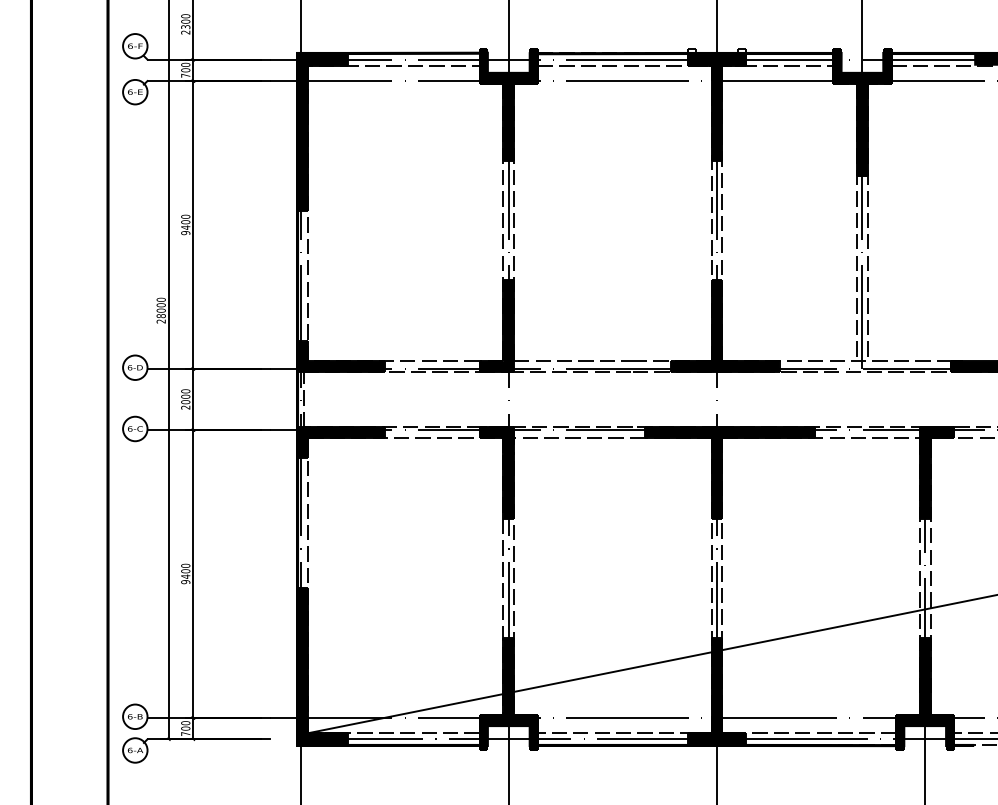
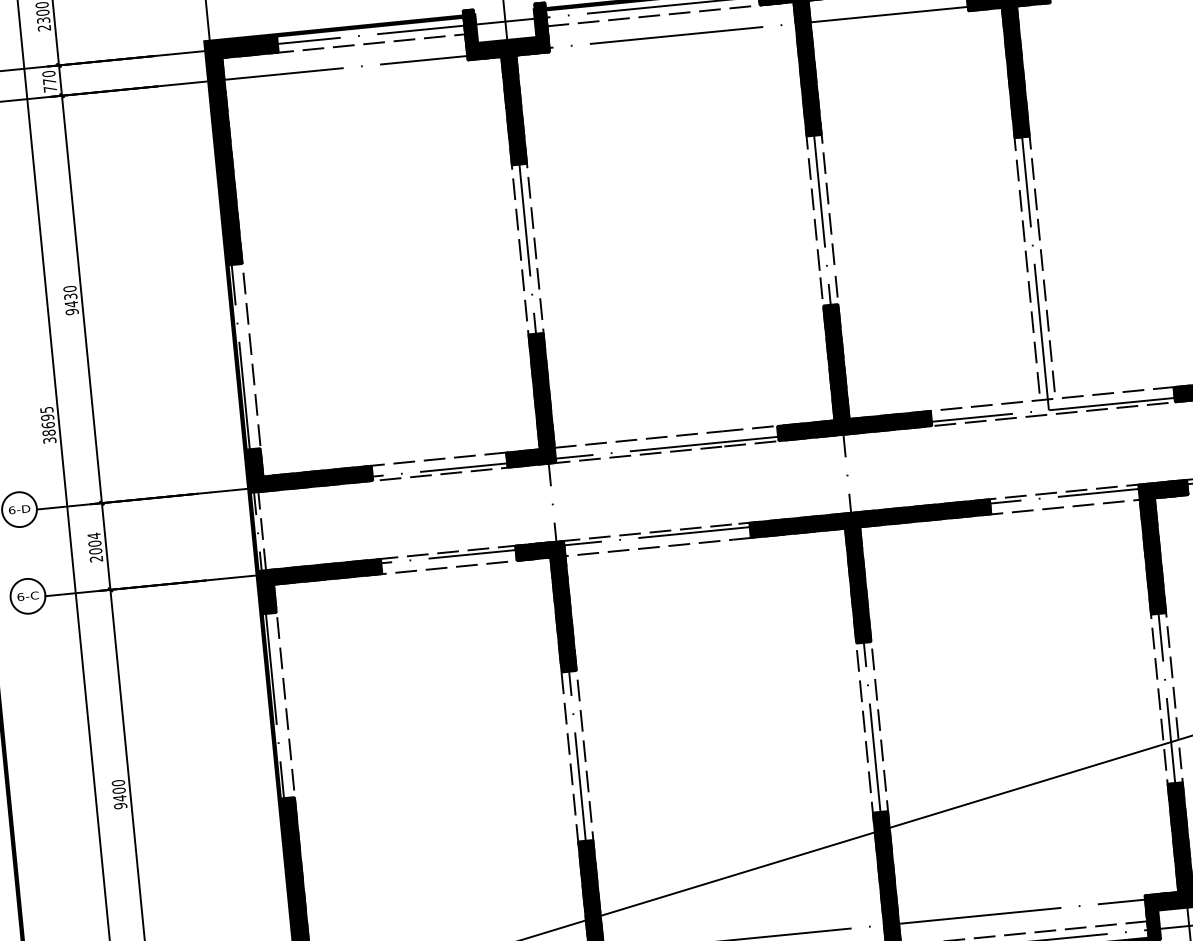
text: (185, 70) -> (49, 81), 700 -> 770
text: (185, 222) -> (70, 297), 9400 -> 9430
text: (160, 310) -> (47, 425), 28000 -> 38695
text: (185, 391) -> (93, 536), 2000 -> 2004

